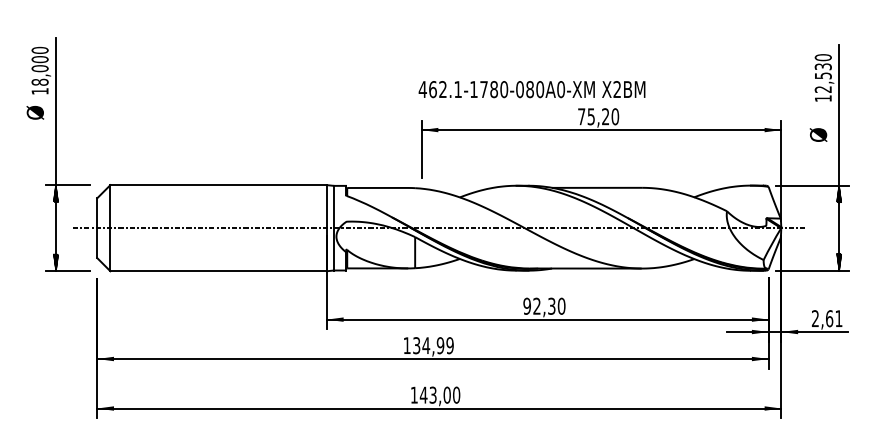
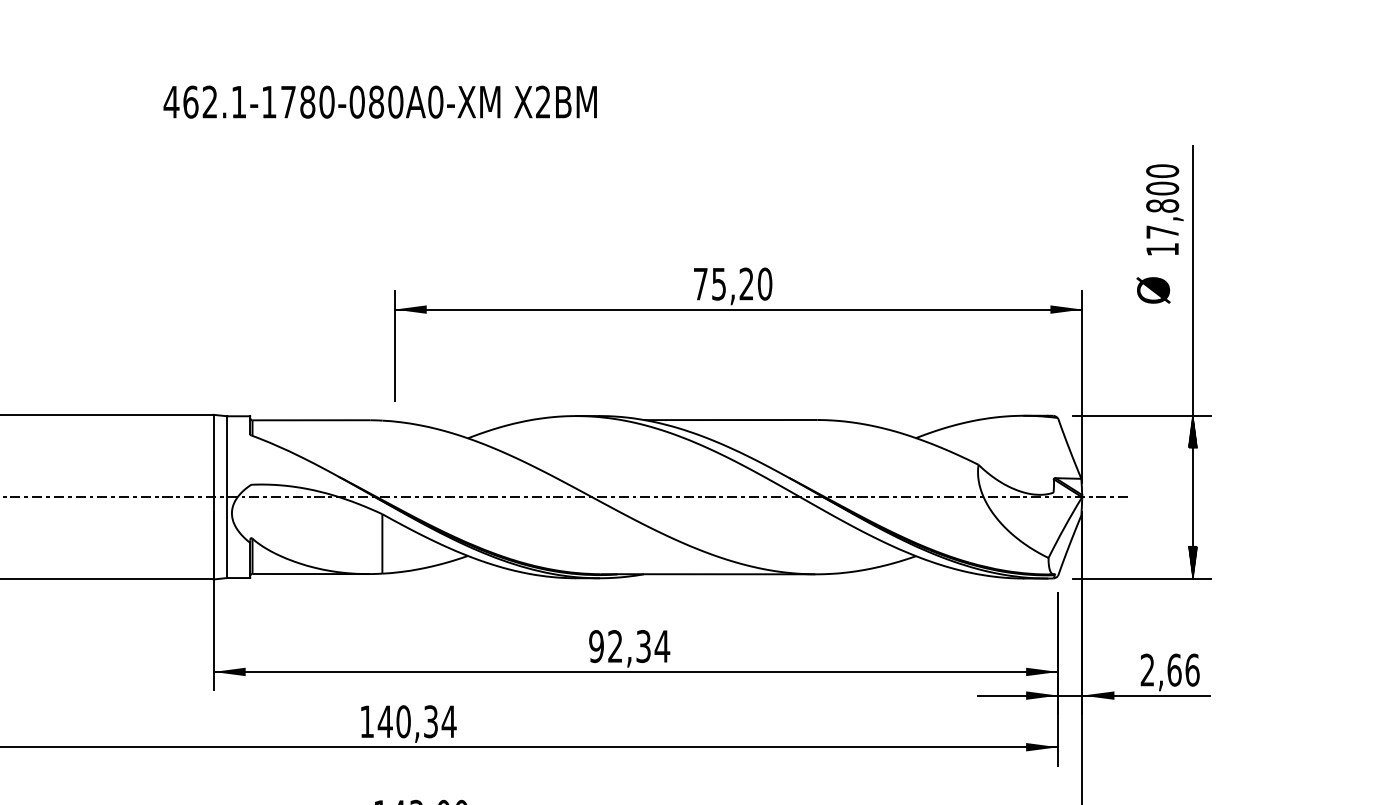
text: (822, 77) -> (1161, 209), 12,530 -> 17,800
text: (531, 89) -> (379, 102), moved
text: (818, 134) -> (1153, 289), moved
text: (561, 305) -> (662, 644), 92,30 -> 92,34
text: (838, 318) -> (1191, 669), 2,61 -> 2,66
text: (433, 345) -> (417, 721), 134,99 -> 140,34

